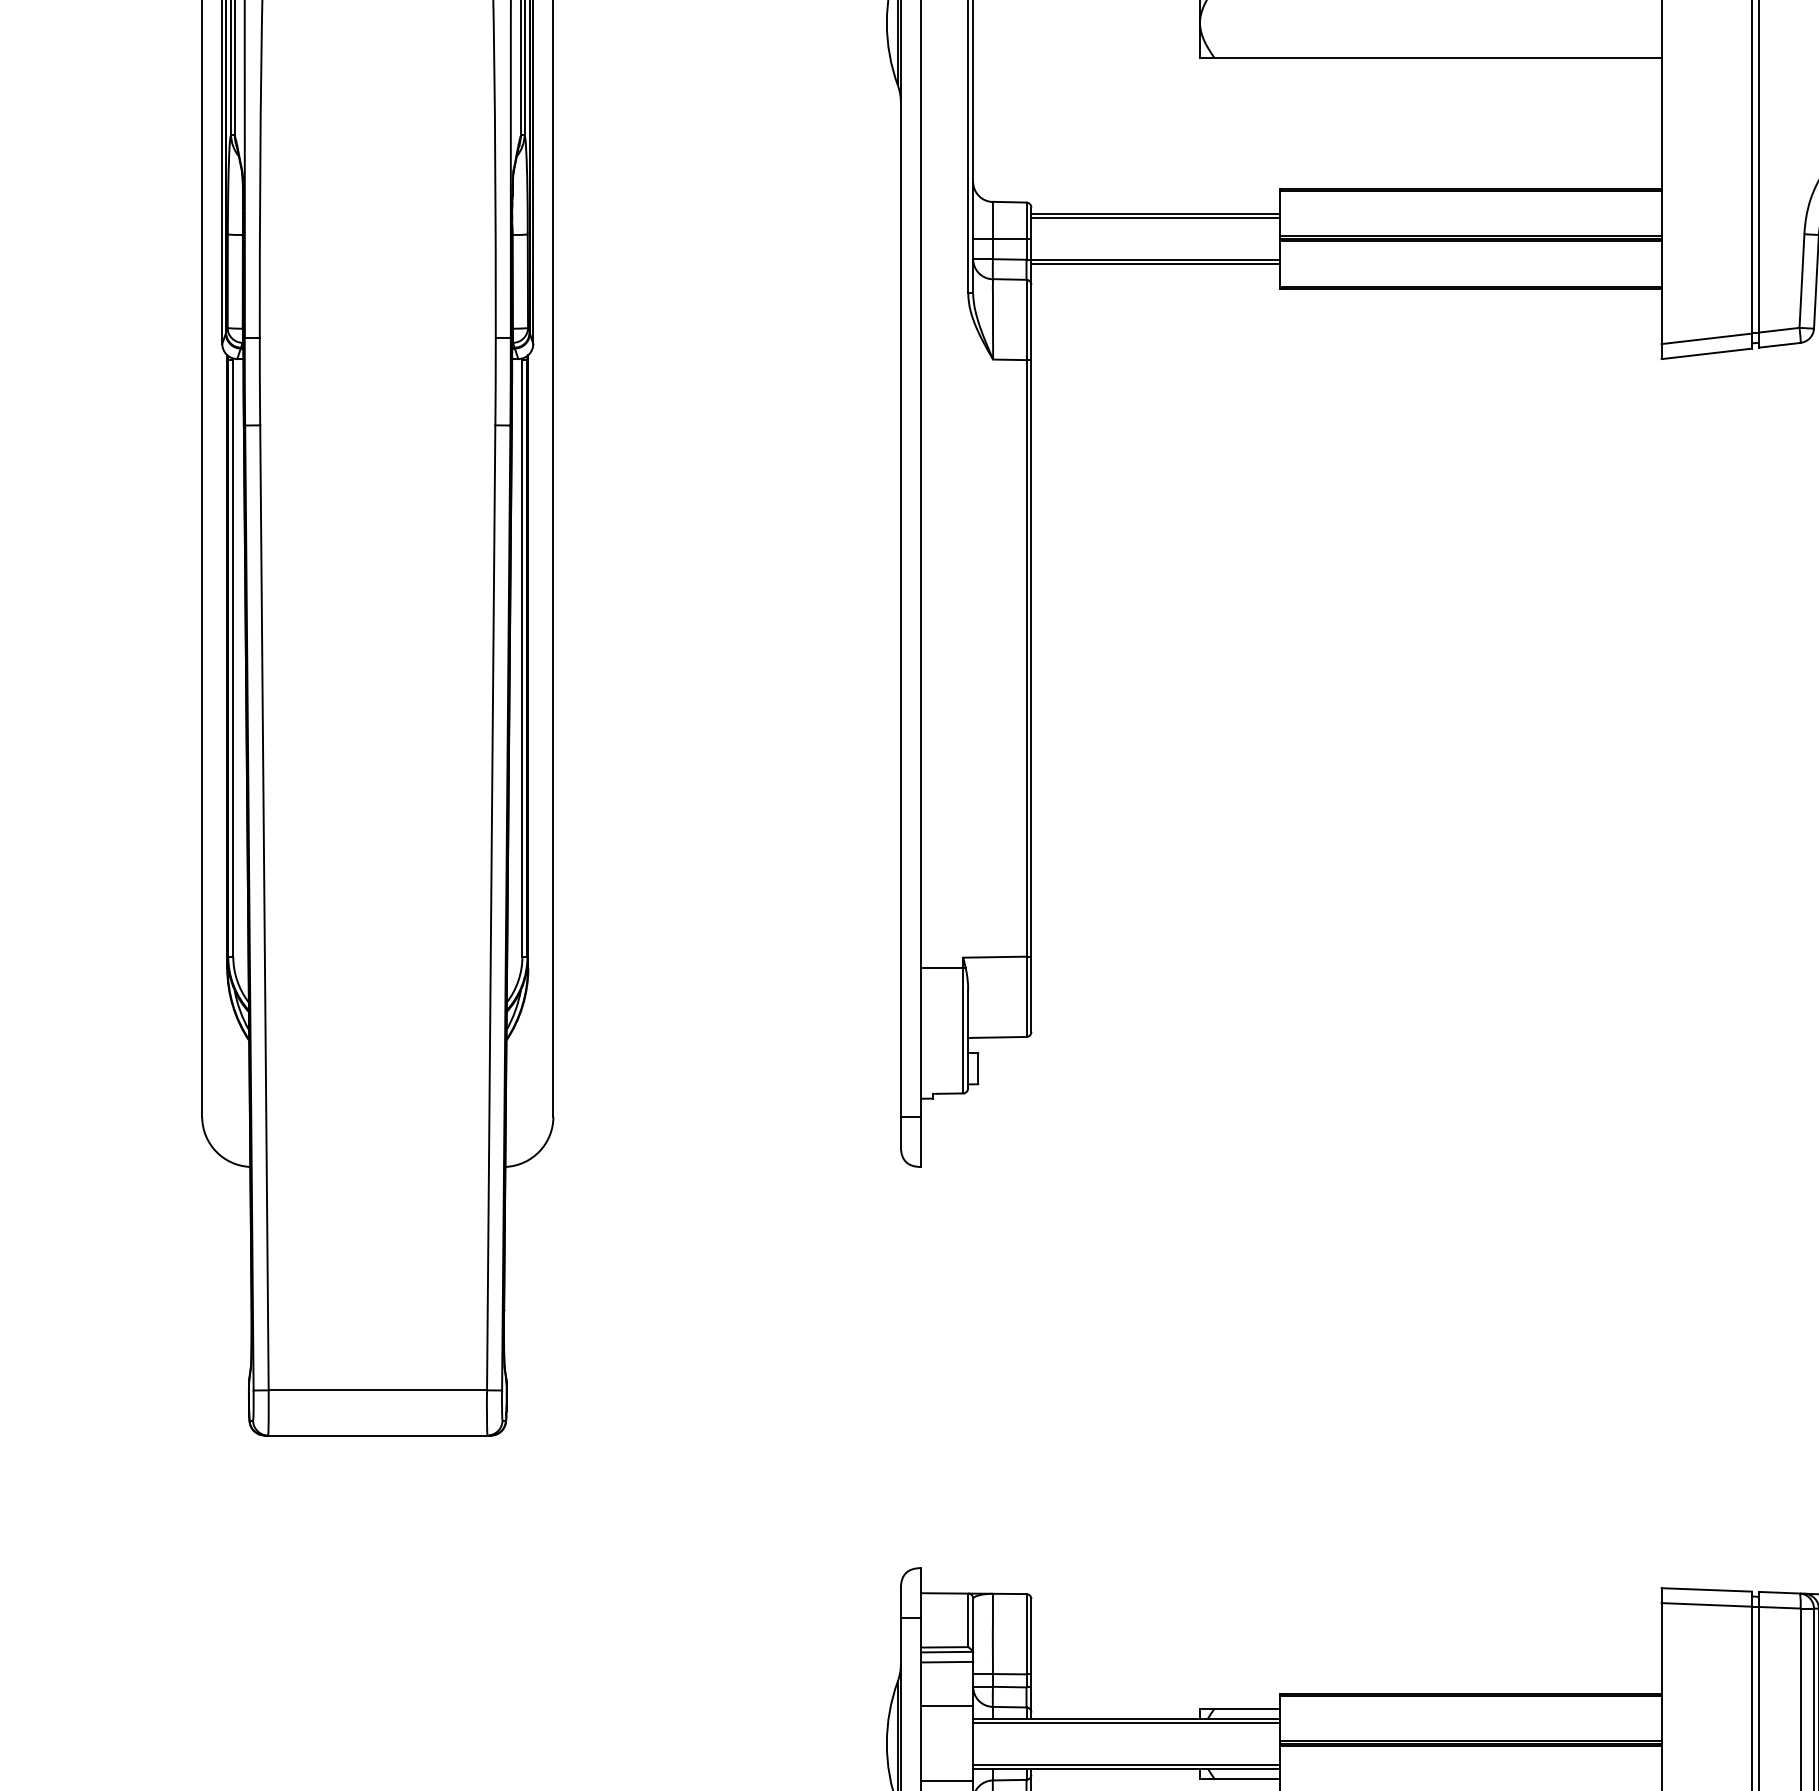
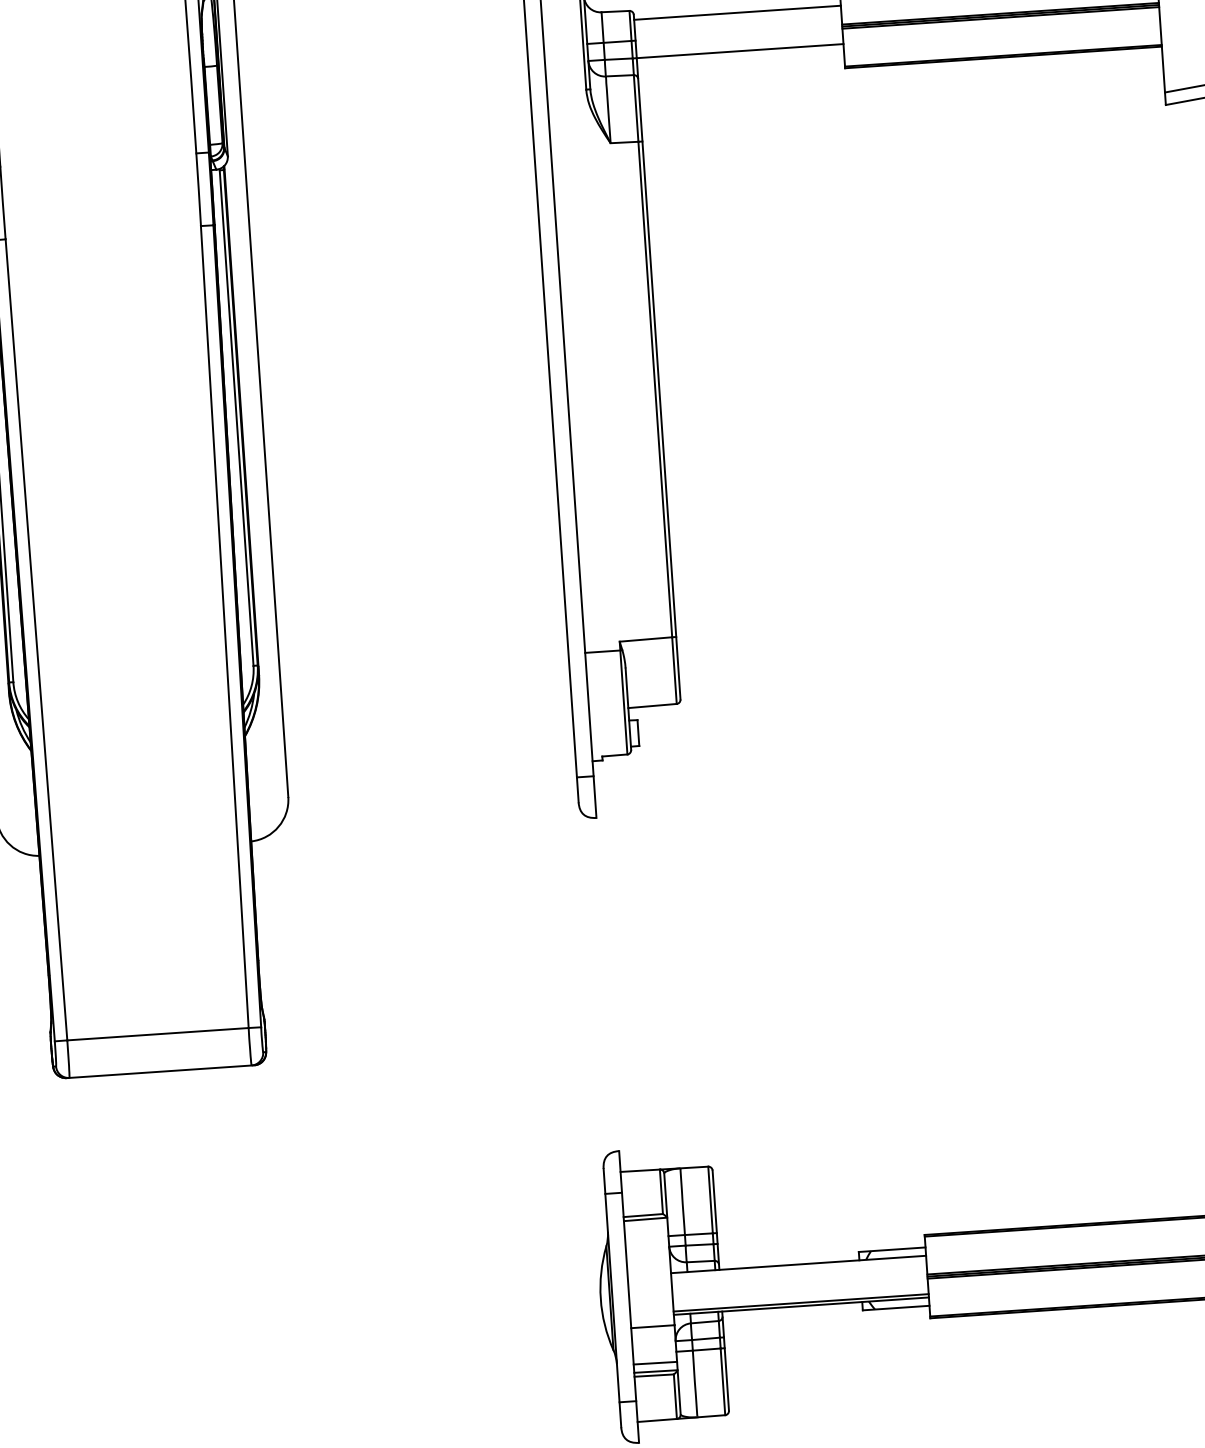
line: (1155, 217) -> (737, 16), removed
line: (1155, 263) -> (740, 54), removed
line: (947, 1661) -> (646, 1227), removed
line: (947, 1706) -> (649, 1264), removed
line: (1126, 1722) -> (798, 1267), removed

